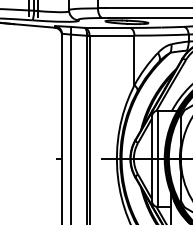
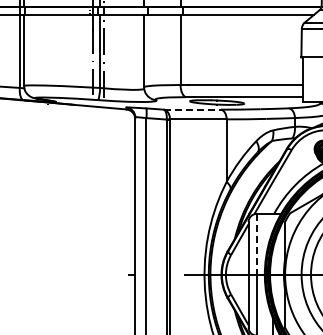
line: (107, 27) -> (192, 109), solid -> dashed
line: (158, 134) -> (256, 244), solid -> dashed

